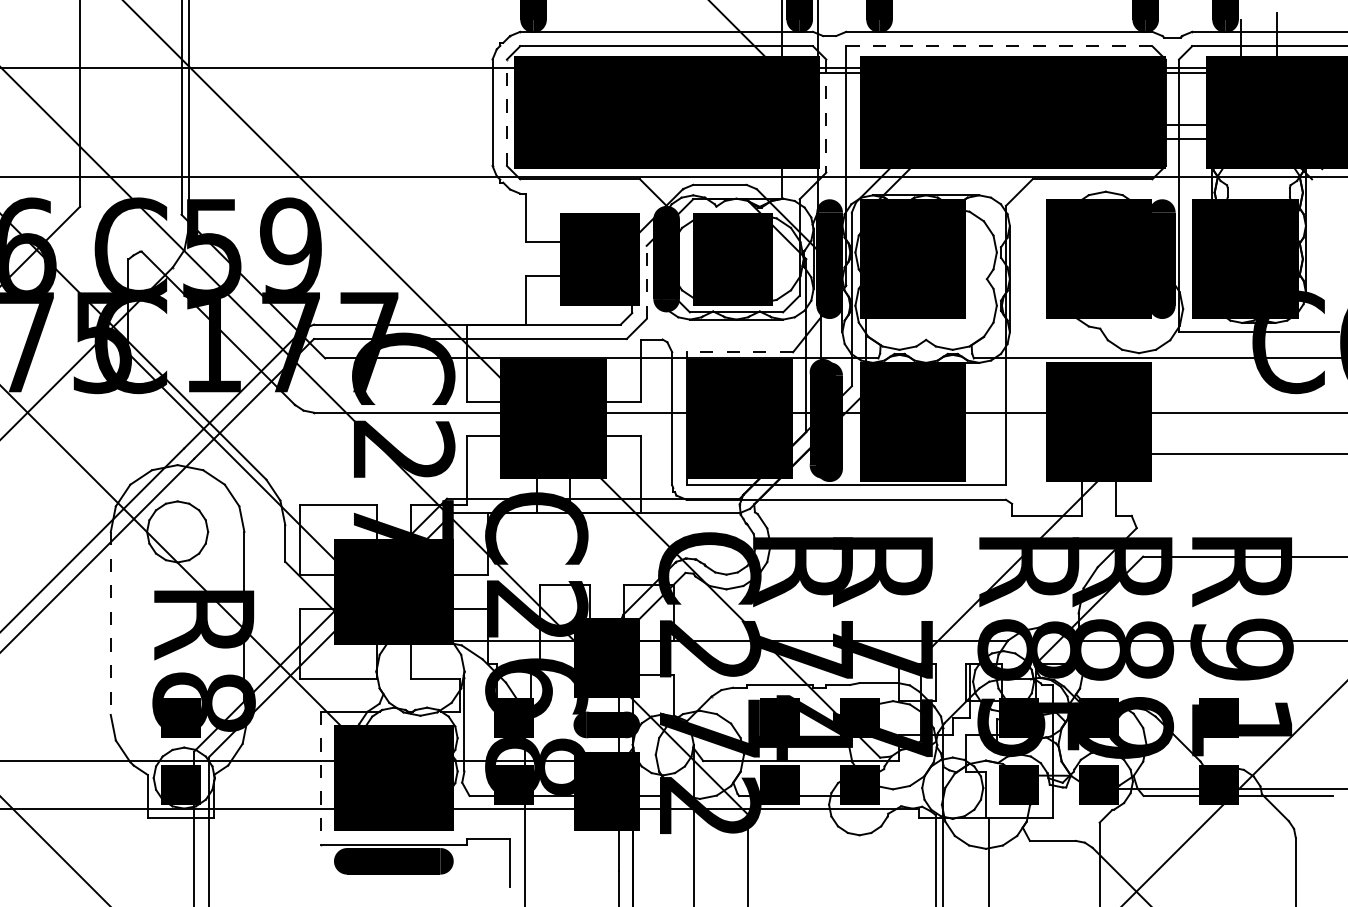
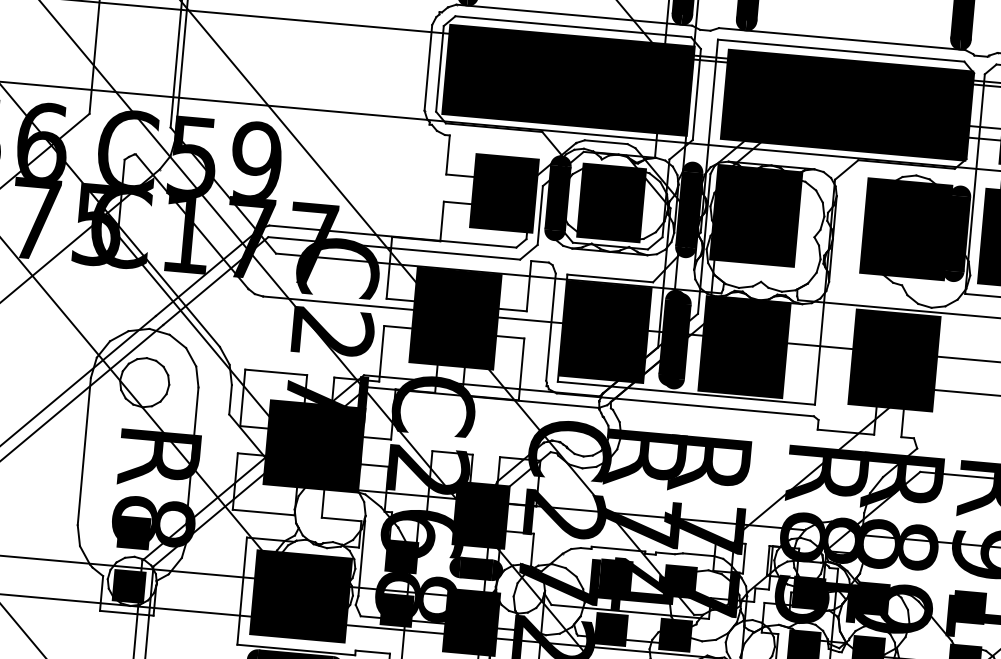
line: (998, 46) -> (840, 50), dashed -> solid
line: (506, 112) -> (439, 68), dashed -> solid
line: (826, 116) -> (696, 94), dashed -> solid
line: (646, 282) -> (540, 215), dashed -> solid
line: (739, 352) -> (609, 278), dashed -> solid
line: (110, 623) -> (84, 451), dashed -> solid
line: (320, 778) -> (242, 591), dashed -> solid

